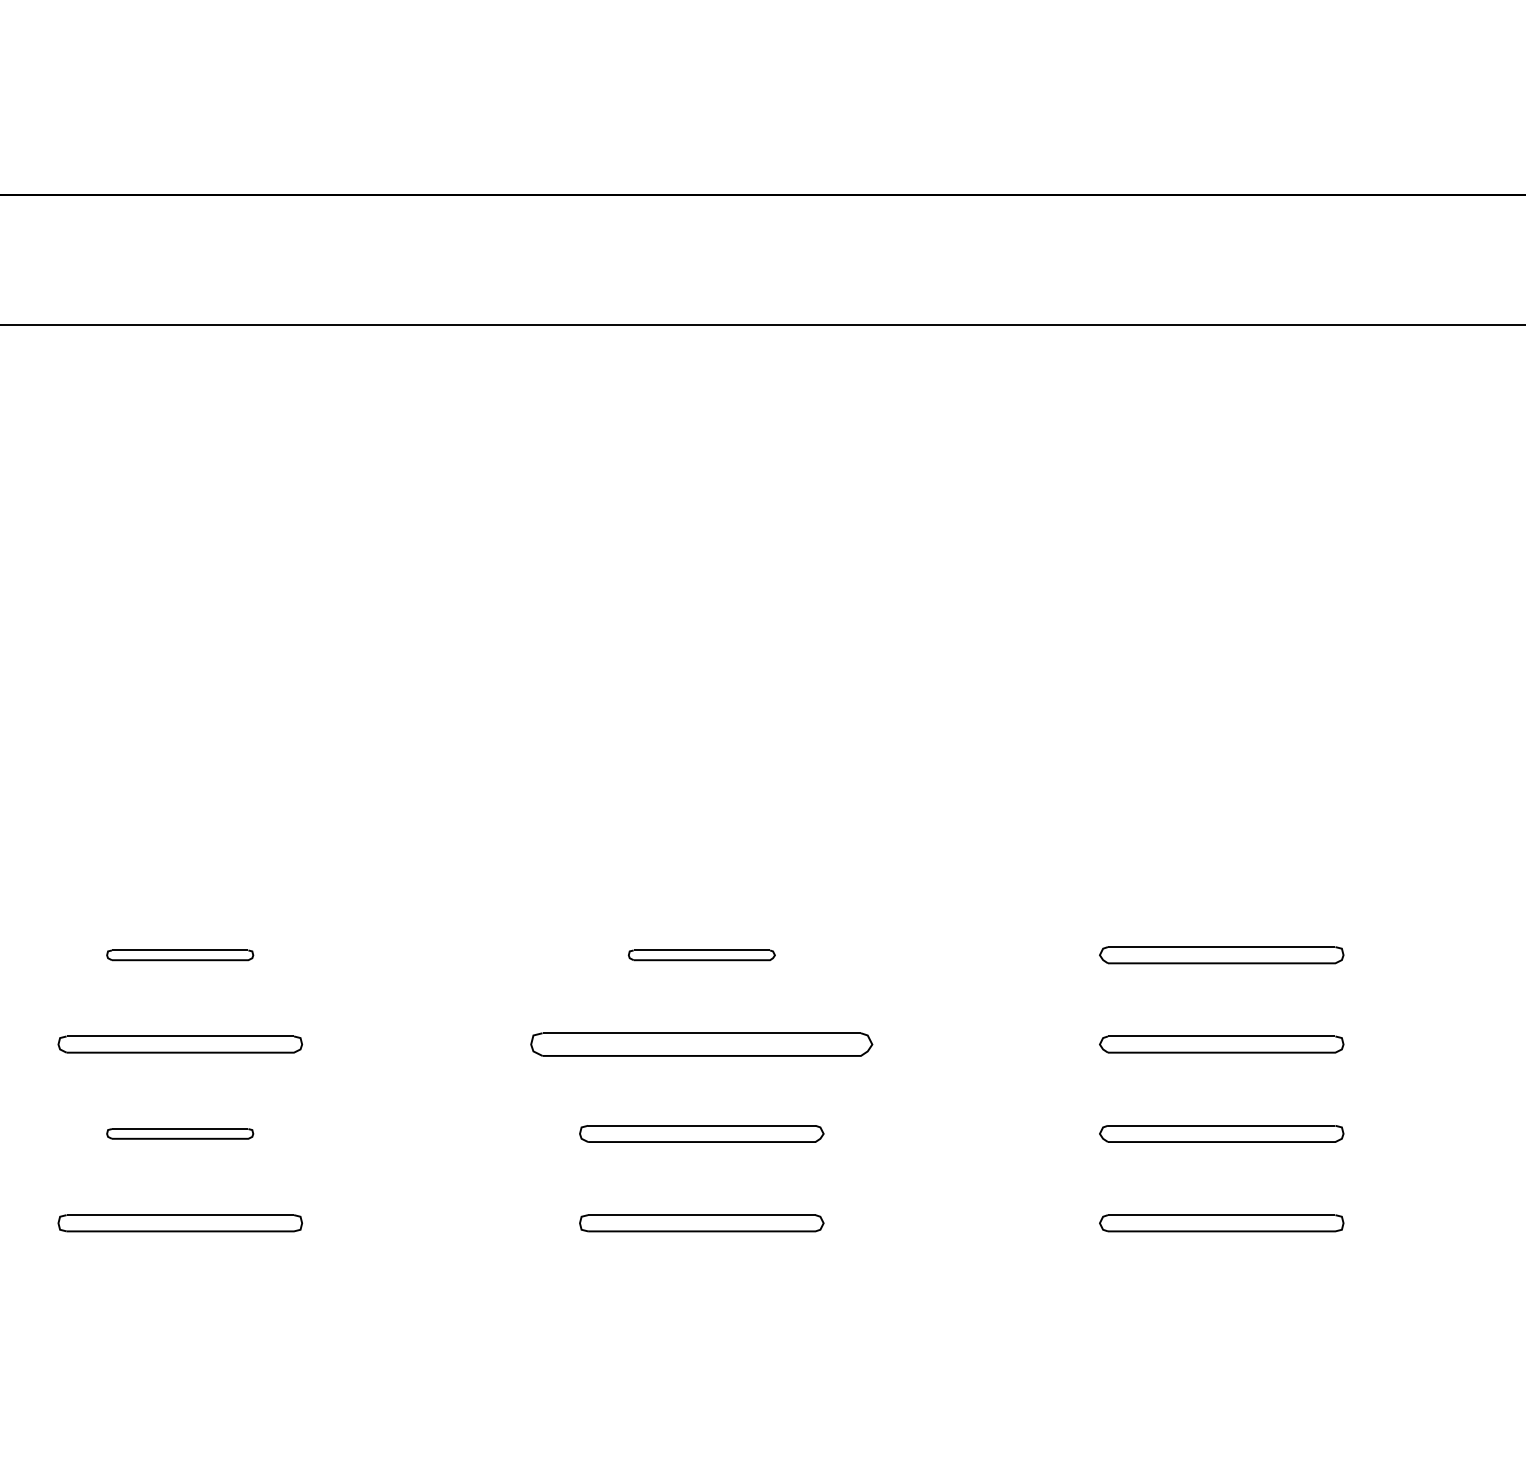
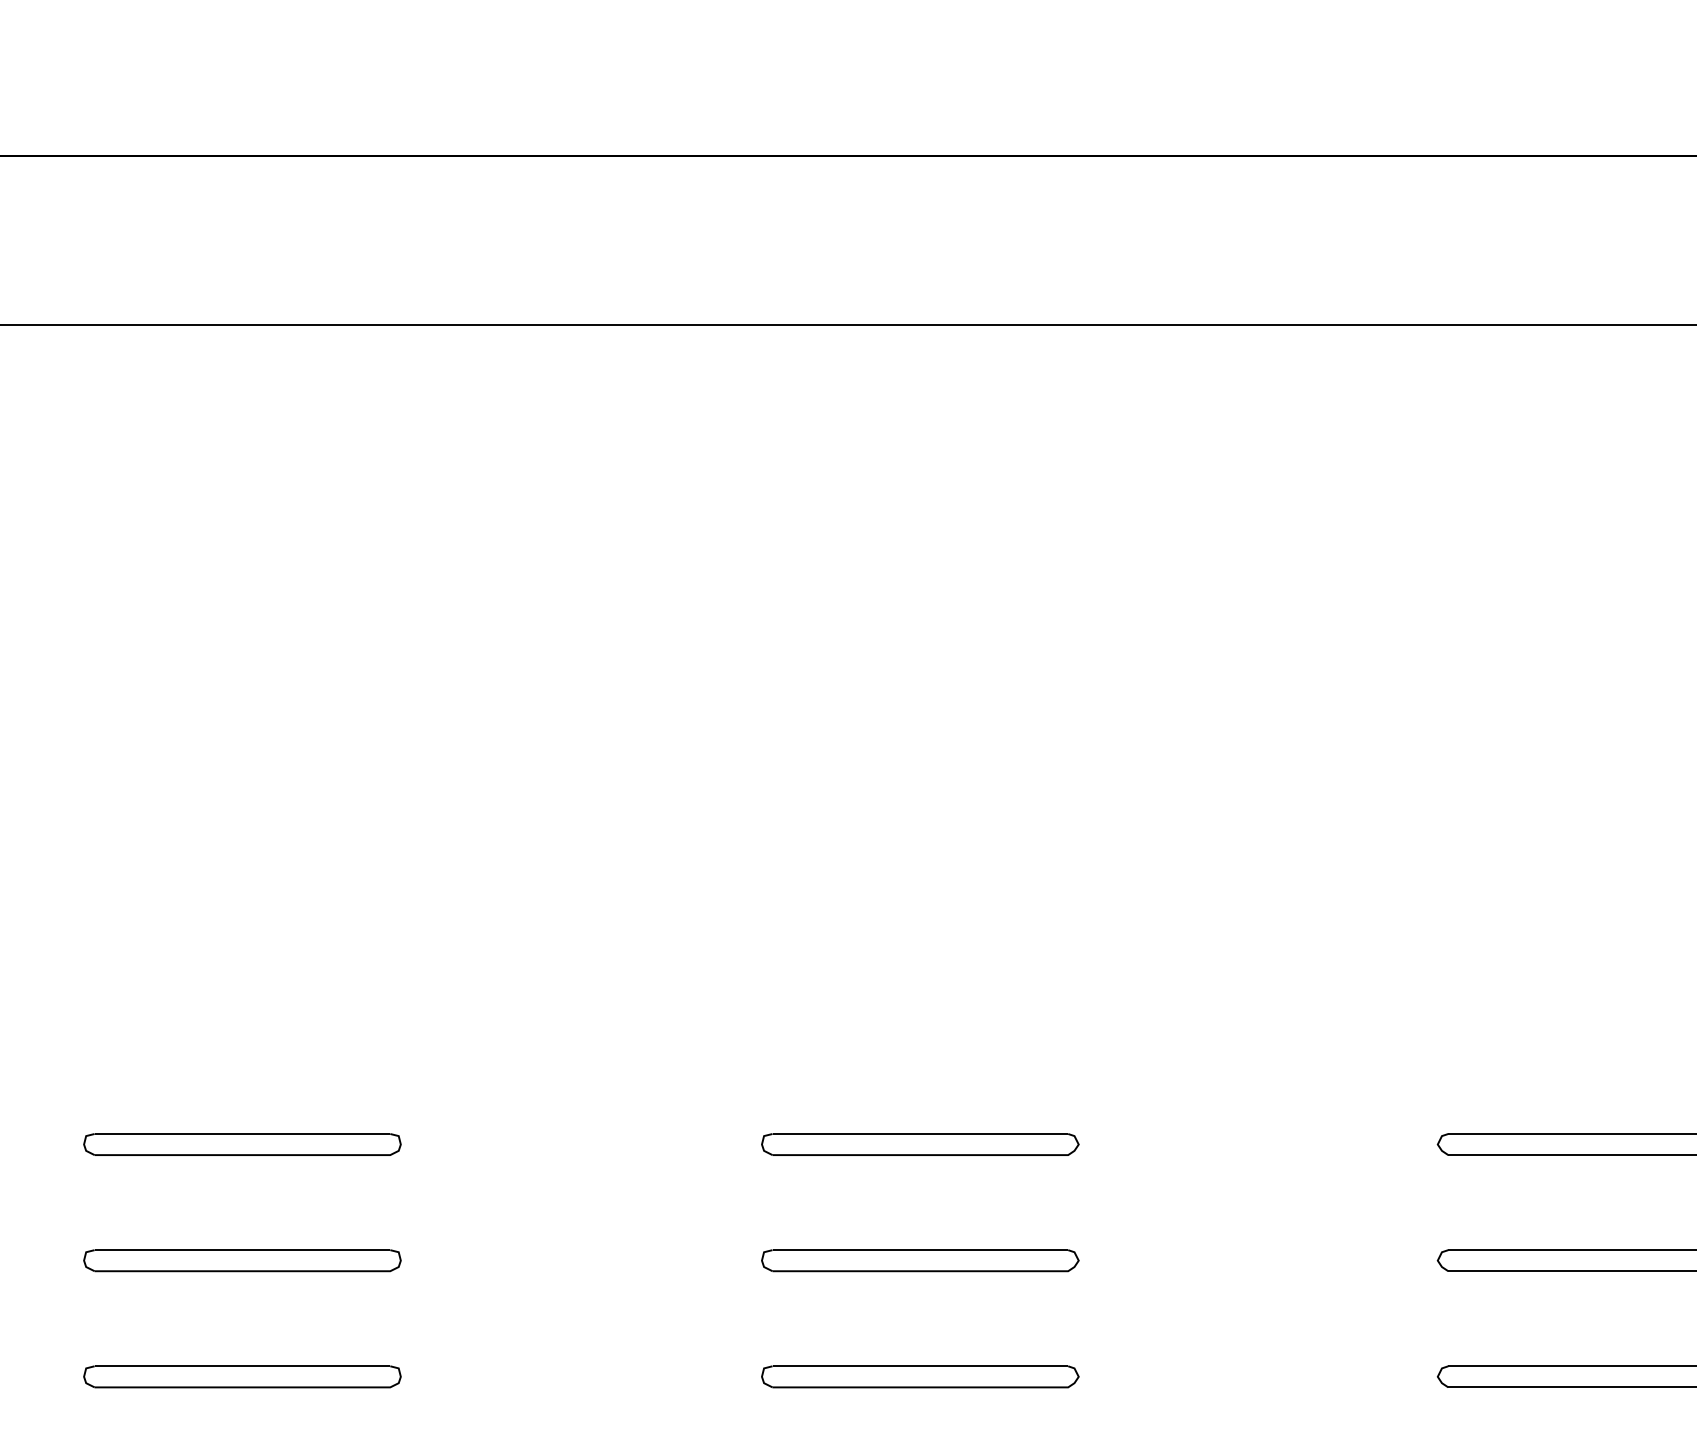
part: (179, 955) -> (241, 1144), size x1.67
part: (701, 955) -> (919, 1144), size x1.67
part: (701, 1044) -> (919, 1260), size x0.71
part: (179, 1133) -> (241, 1376), size x1.67

